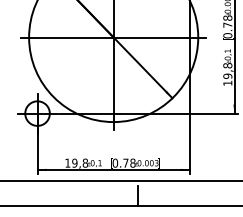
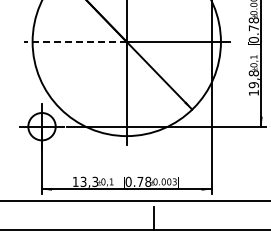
line: (66, 37) -> (74, 41), solid -> dashed
text: (80, 162) -> (89, 181), 19,8 -> 13,3

